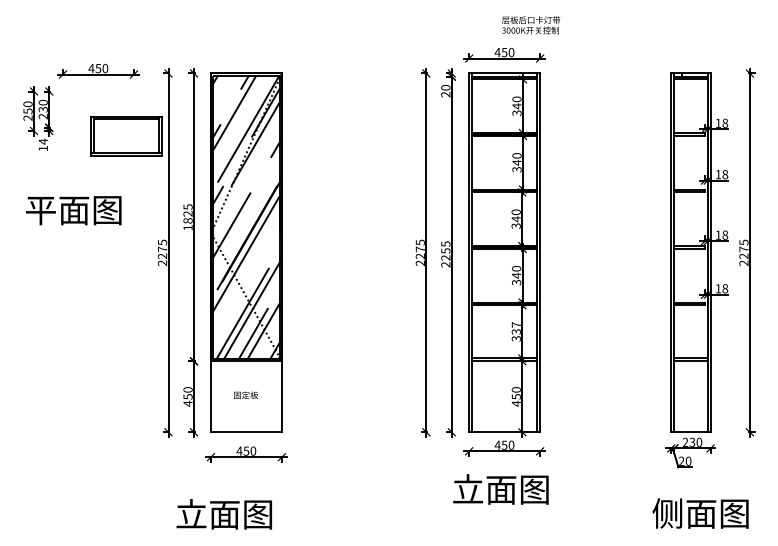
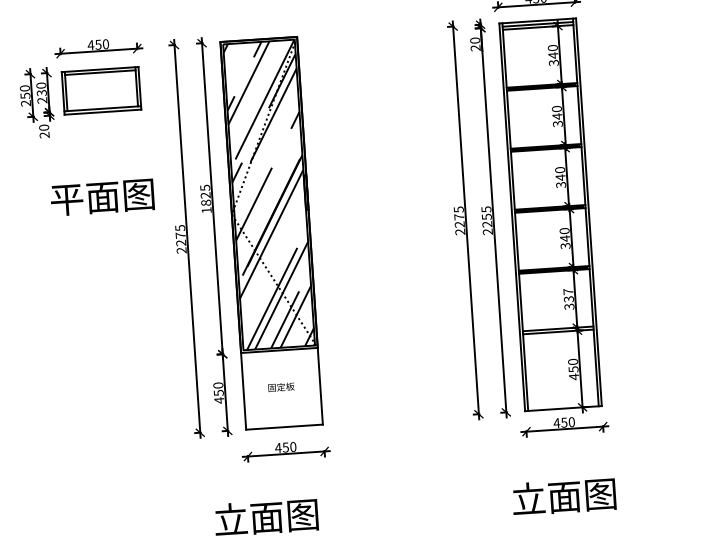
part: (126, 136) -> (101, 91), moved
text: (42, 144) -> (43, 130), 14 -> 20
text: (73, 210) -> (102, 197), moved
text: (500, 489) -> (563, 496), moved

